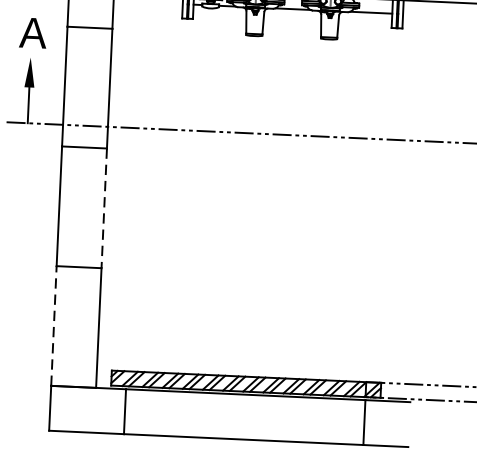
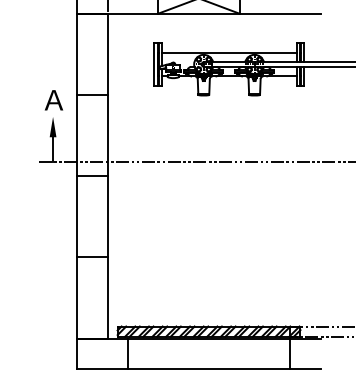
line: (104, 207) -> (107, 216), dashed -> solid
line: (54, 326) -> (77, 298), dashed -> solid

